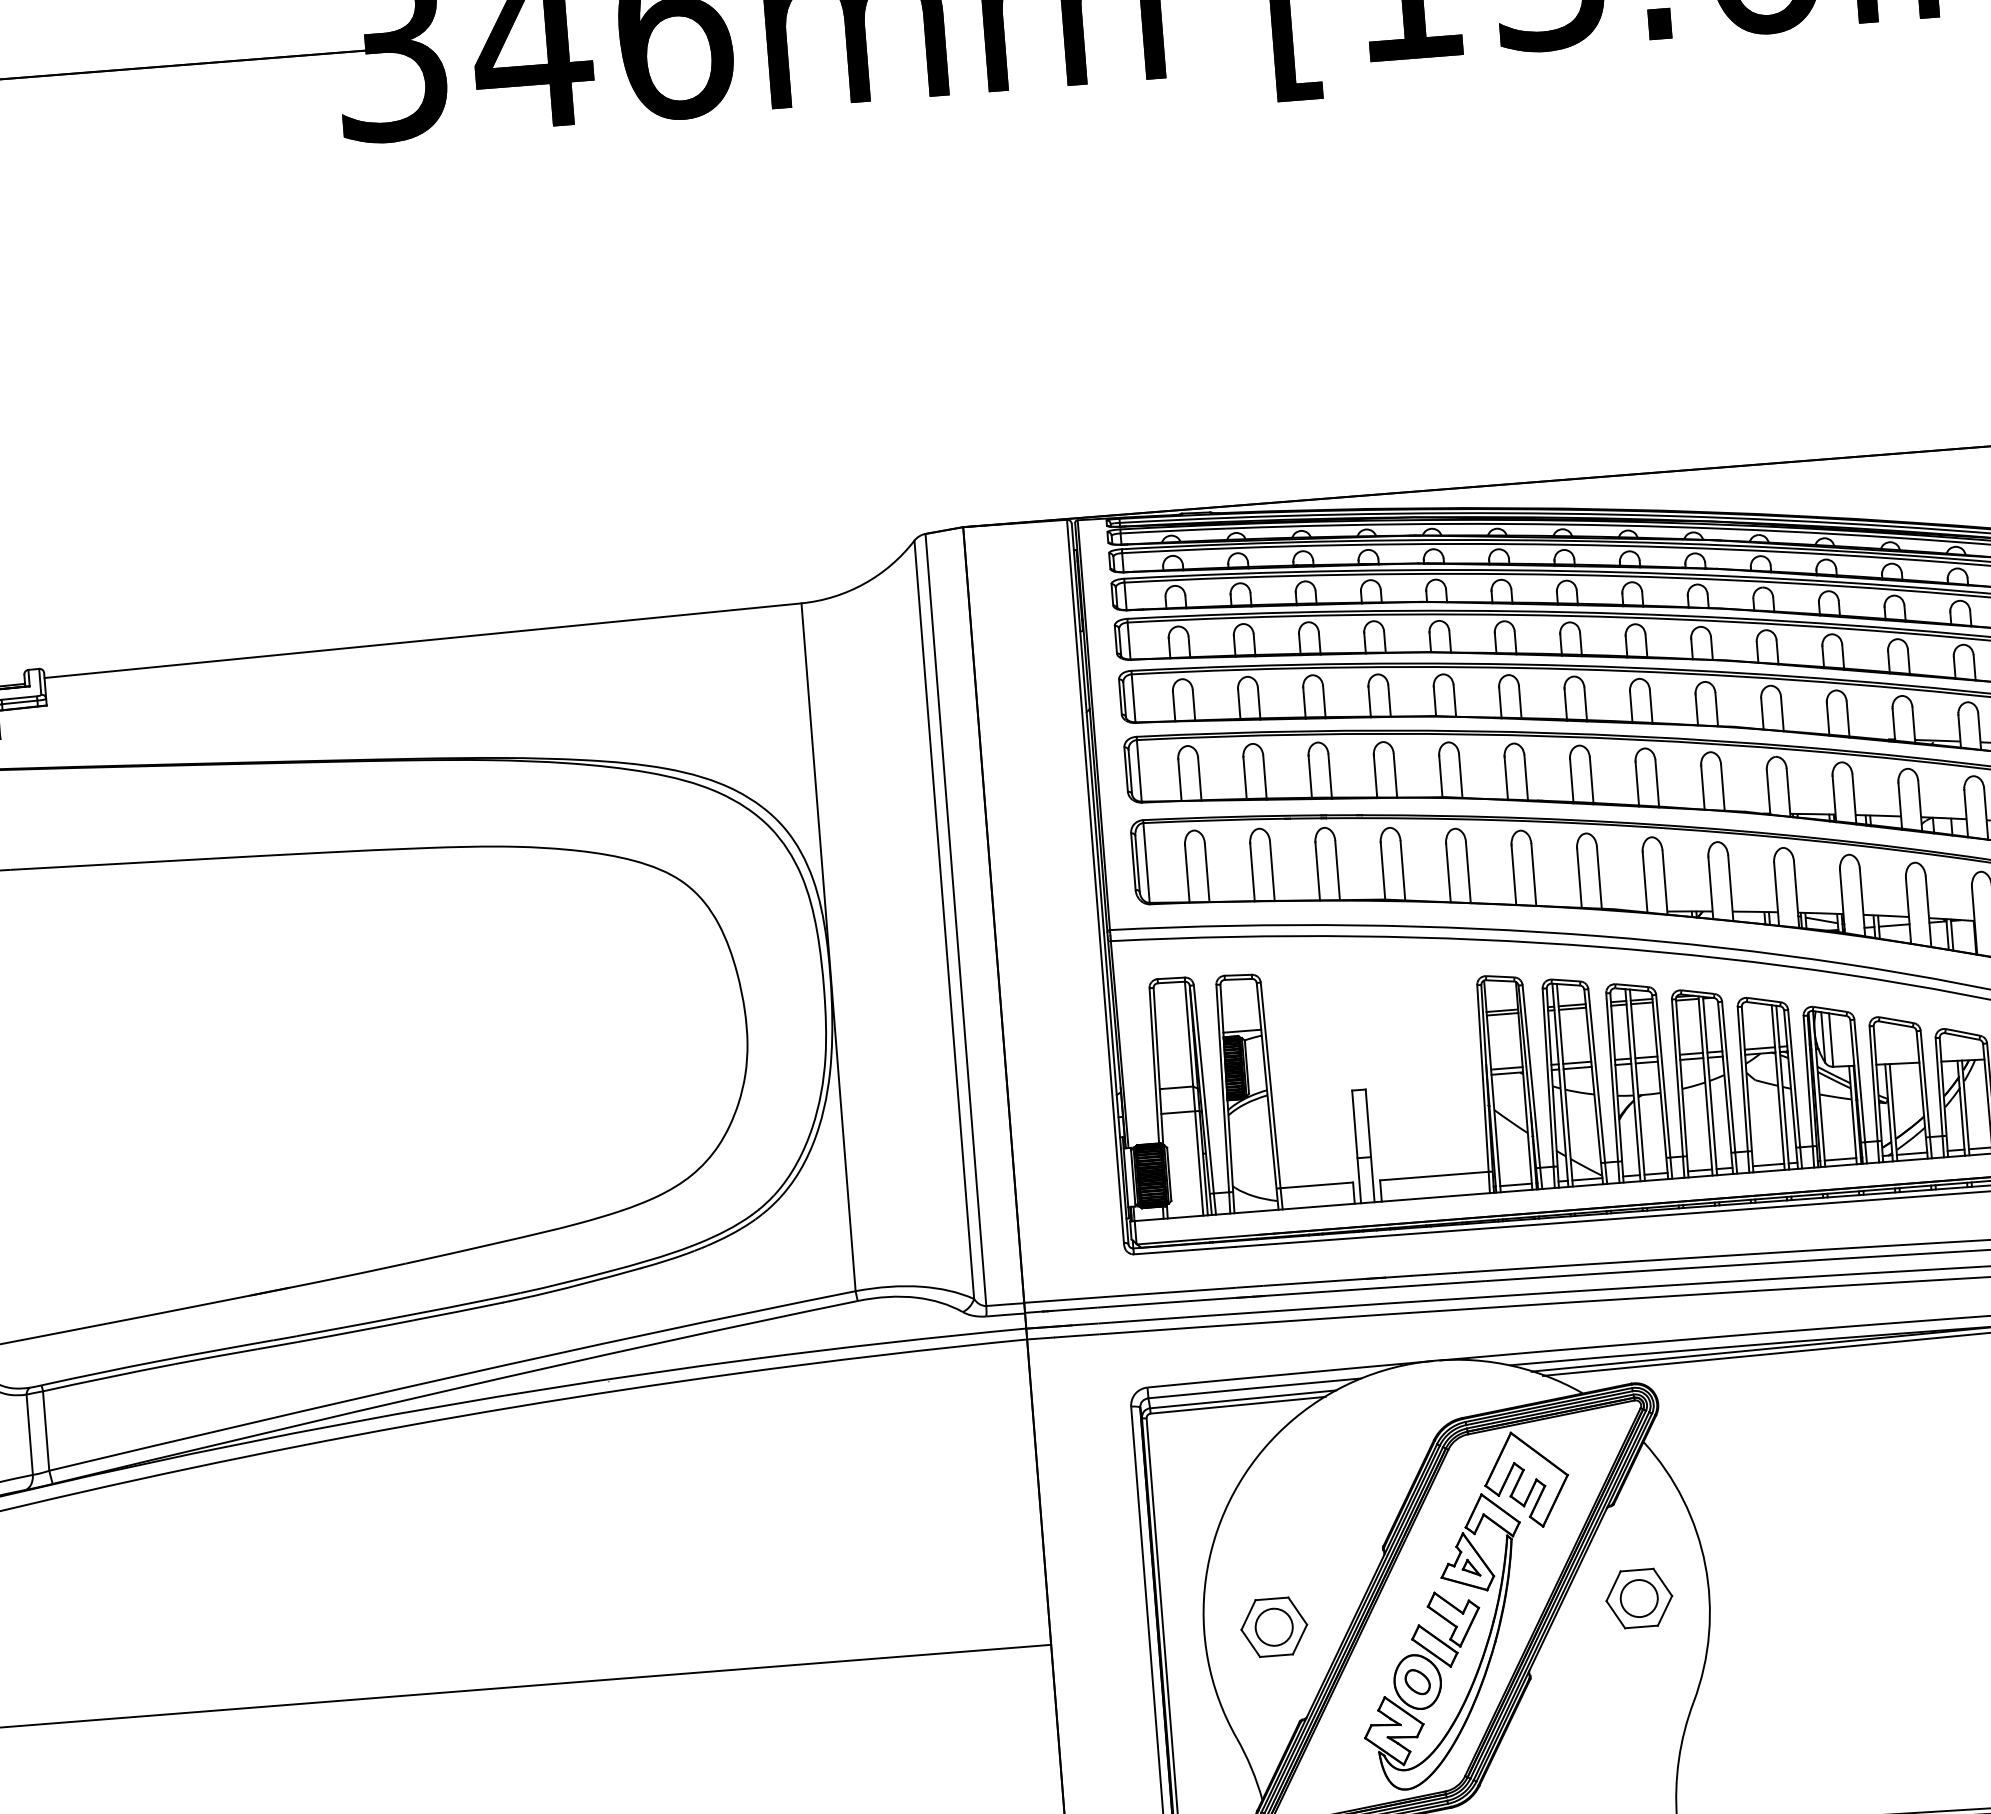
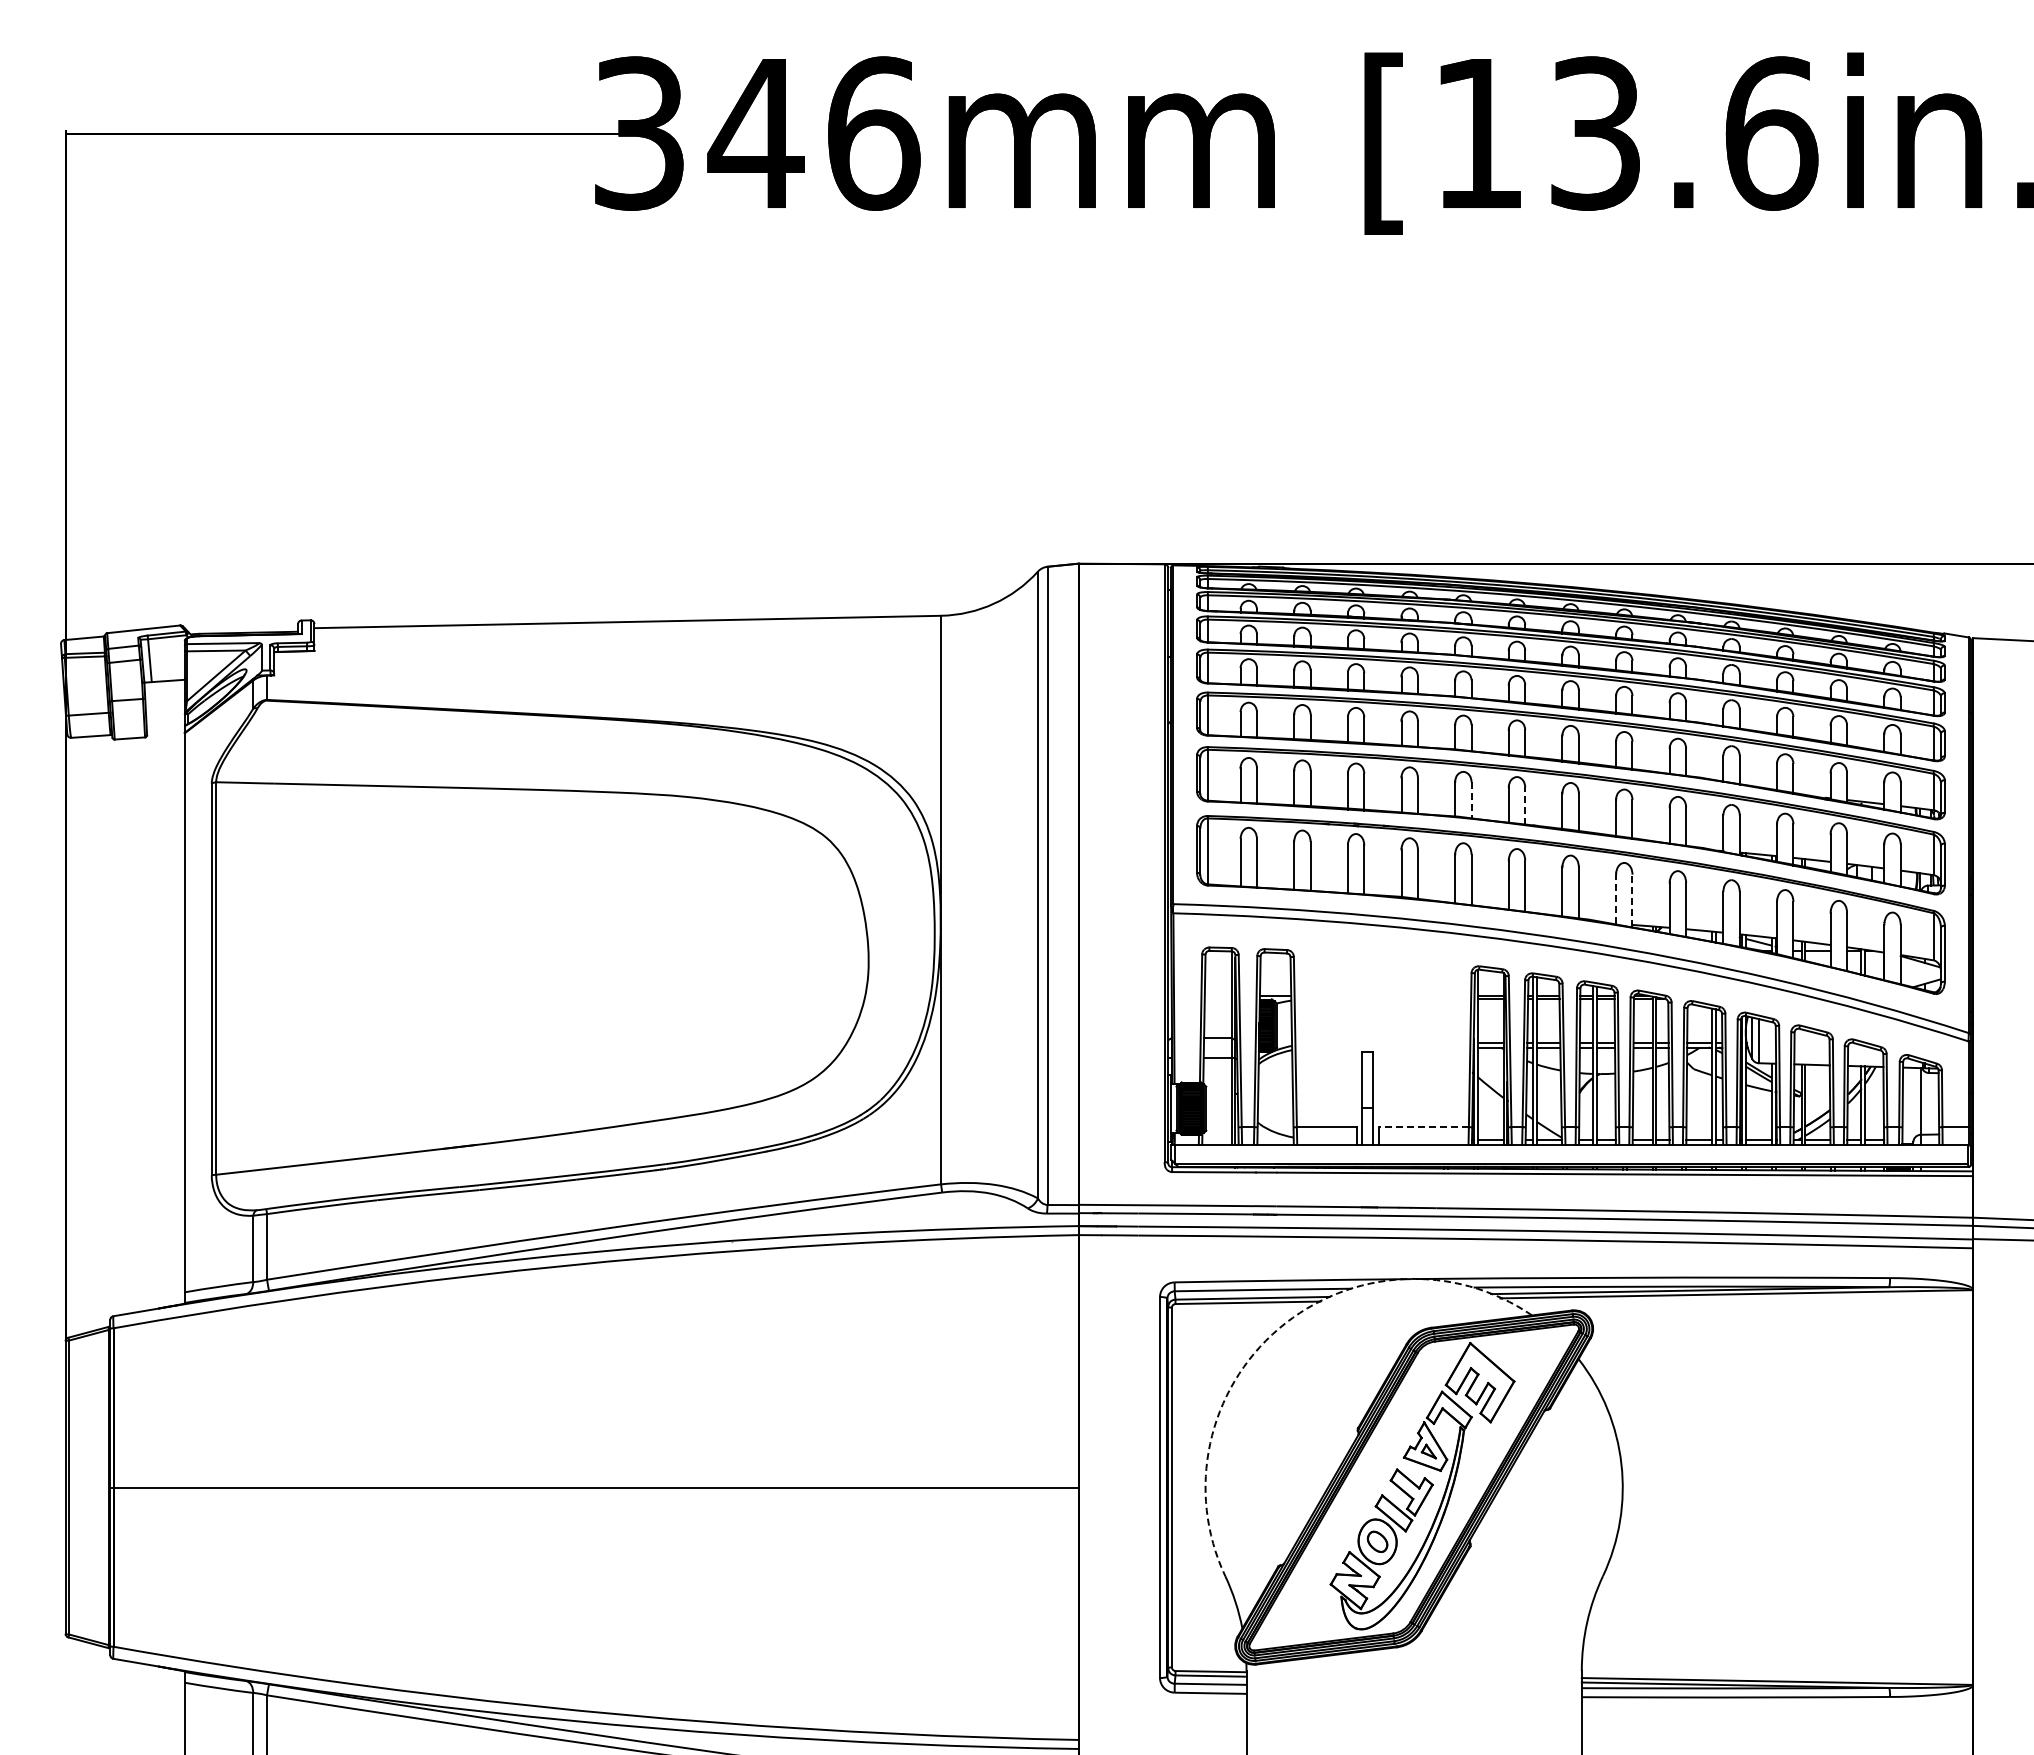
line: (1460, 776) -> (1471, 800), solid -> dashed
line: (1526, 778) -> (1525, 806), solid -> dashed
line: (1665, 881) -> (1632, 900), solid -> dashed
line: (1645, 882) -> (1616, 899), solid -> dashed
line: (1434, 1176) -> (1424, 1127), solid -> dashed
arc: (1277, 1433) -> (1278, 1328), solid -> dashed
part: (1638, 1598) -> (1564, 1487), removed
part: (1274, 1627) -> (1263, 1487), removed

